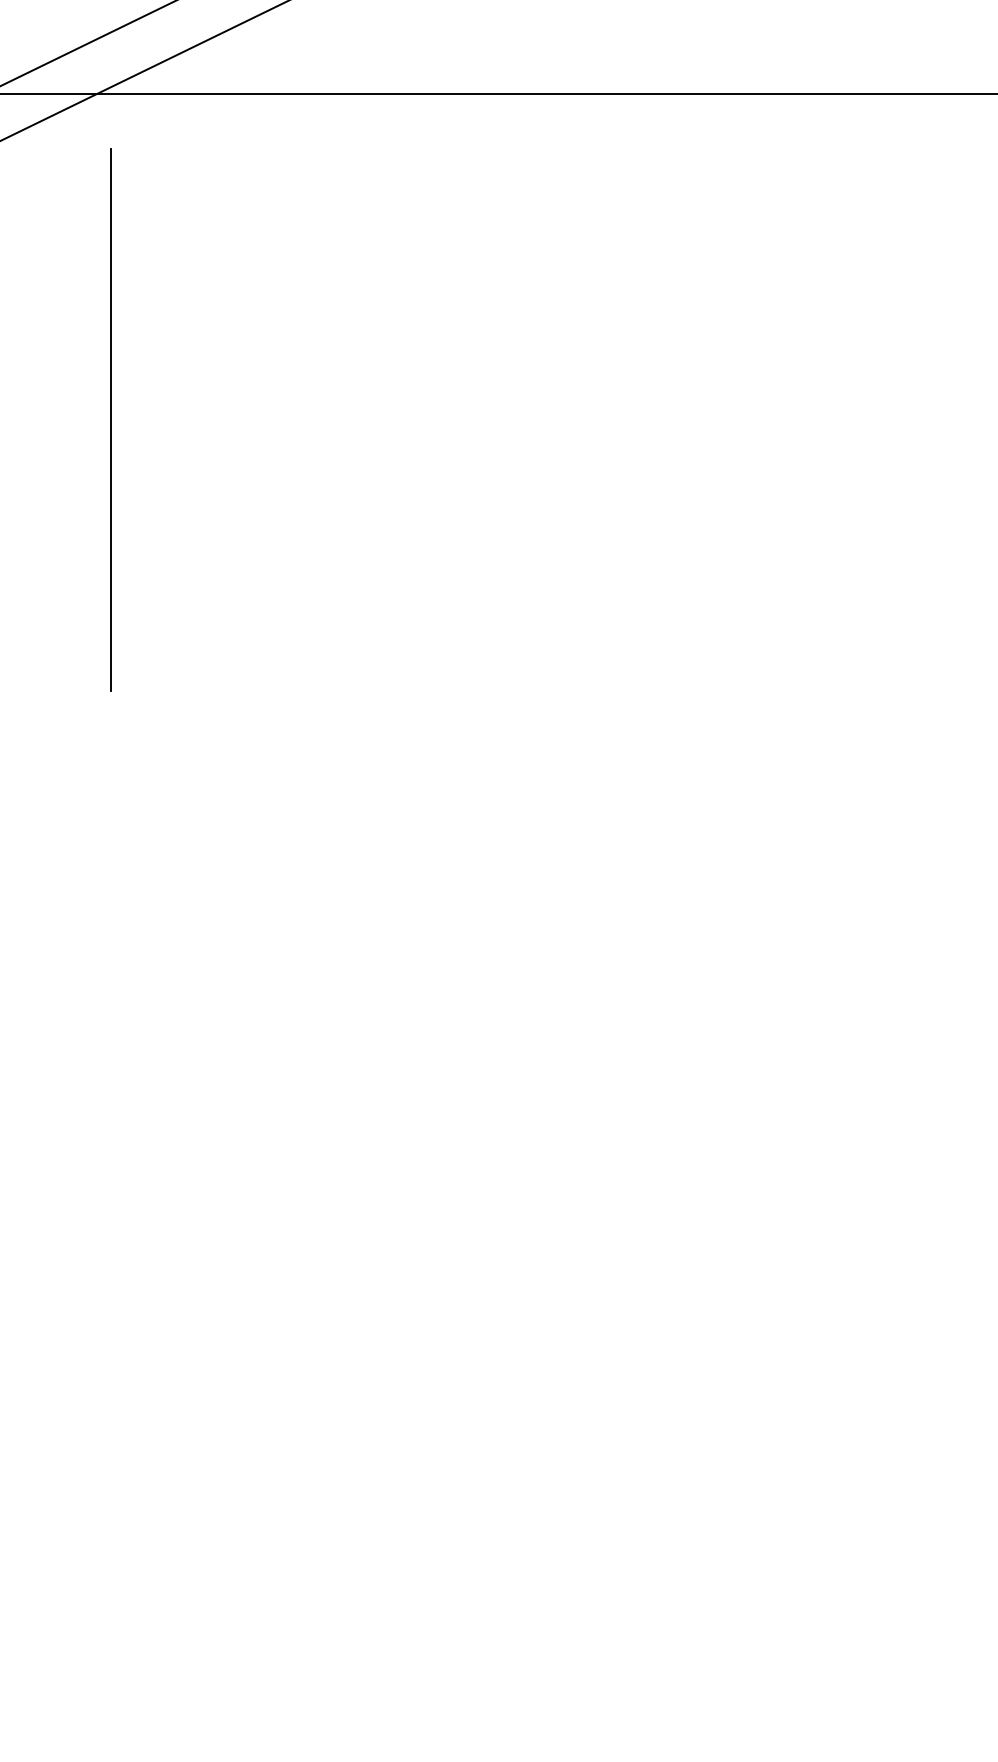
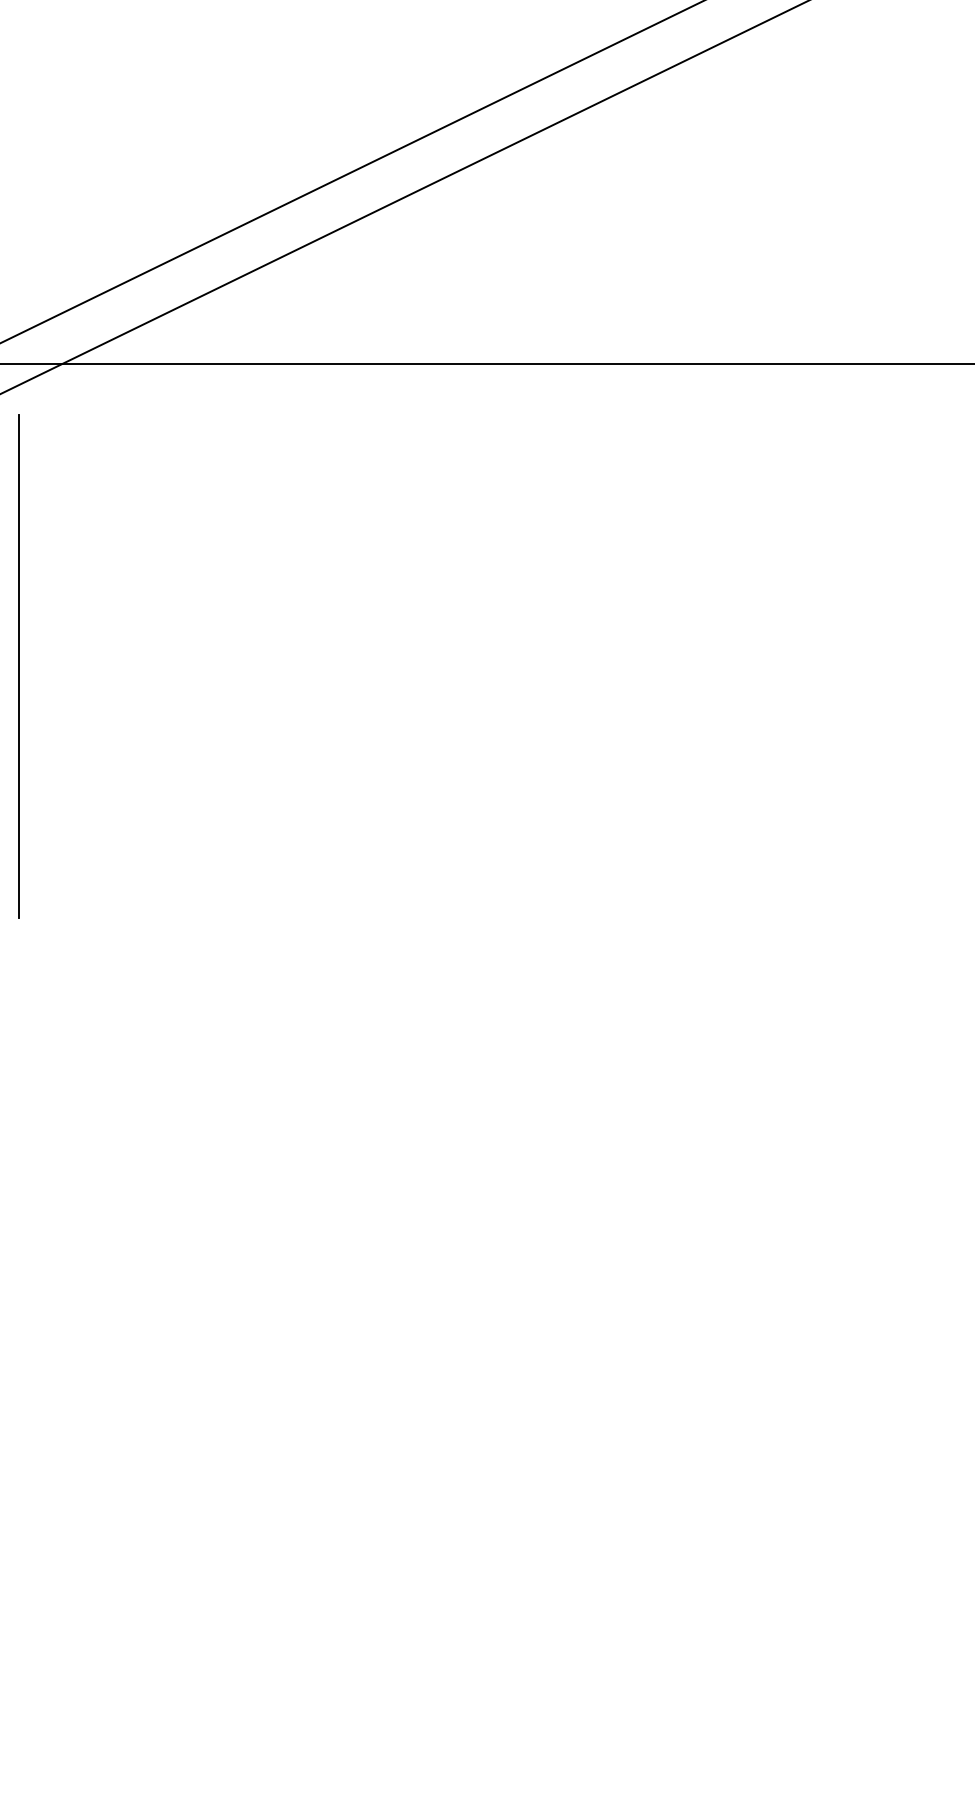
line: (111, 420) -> (18, 666), moved

